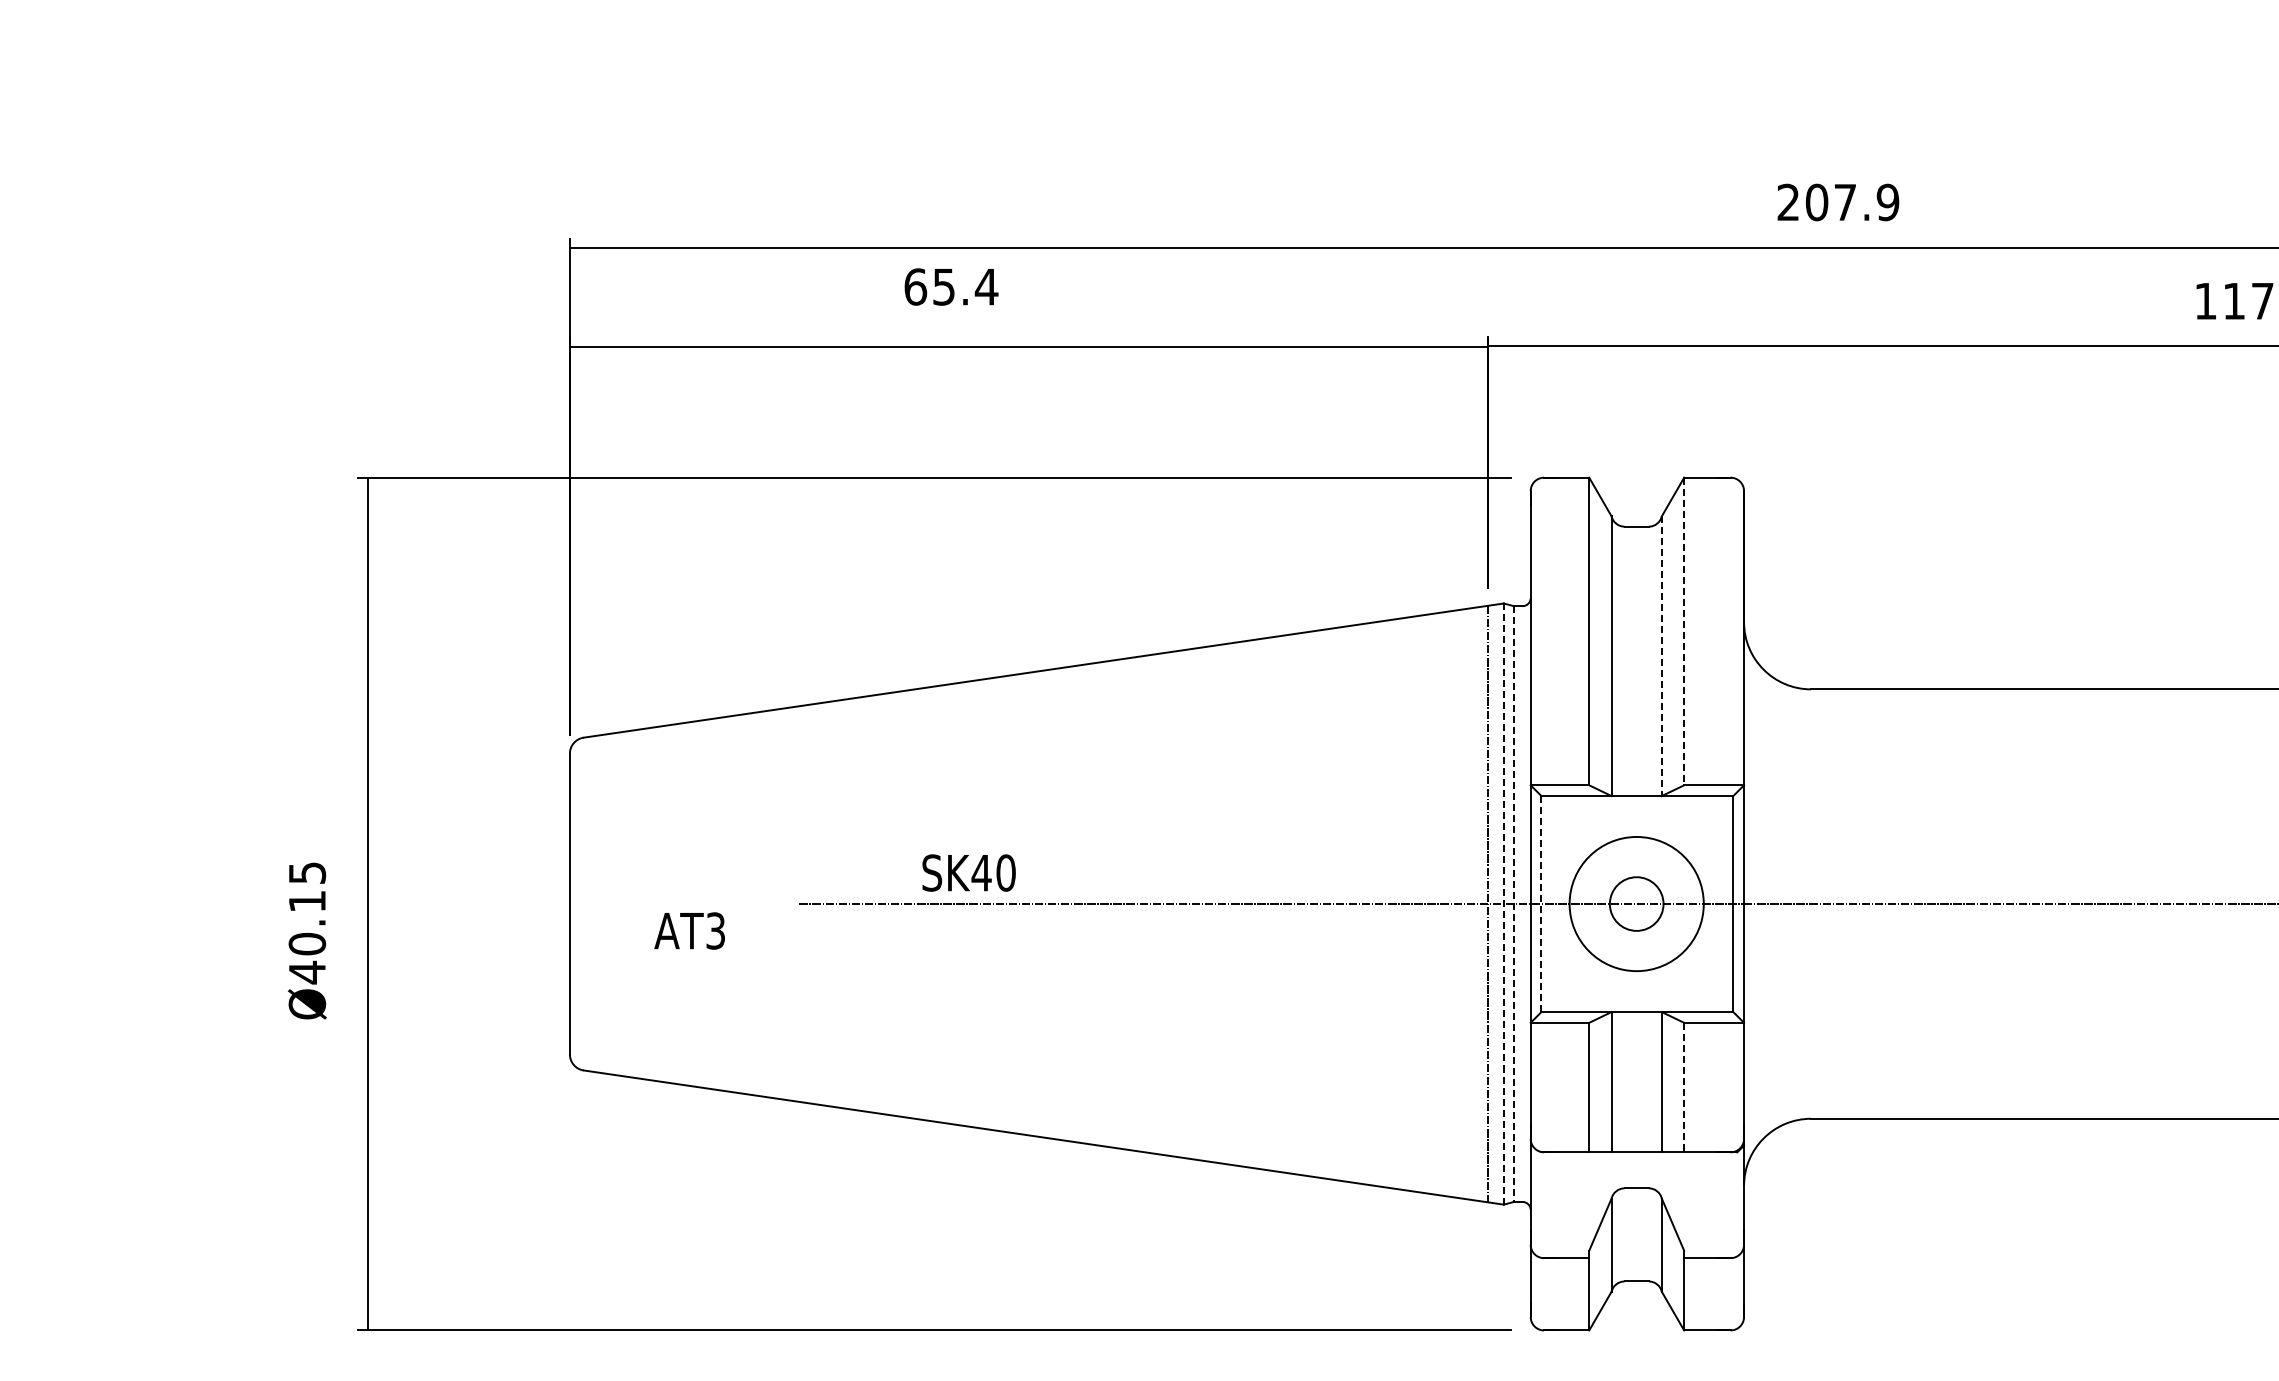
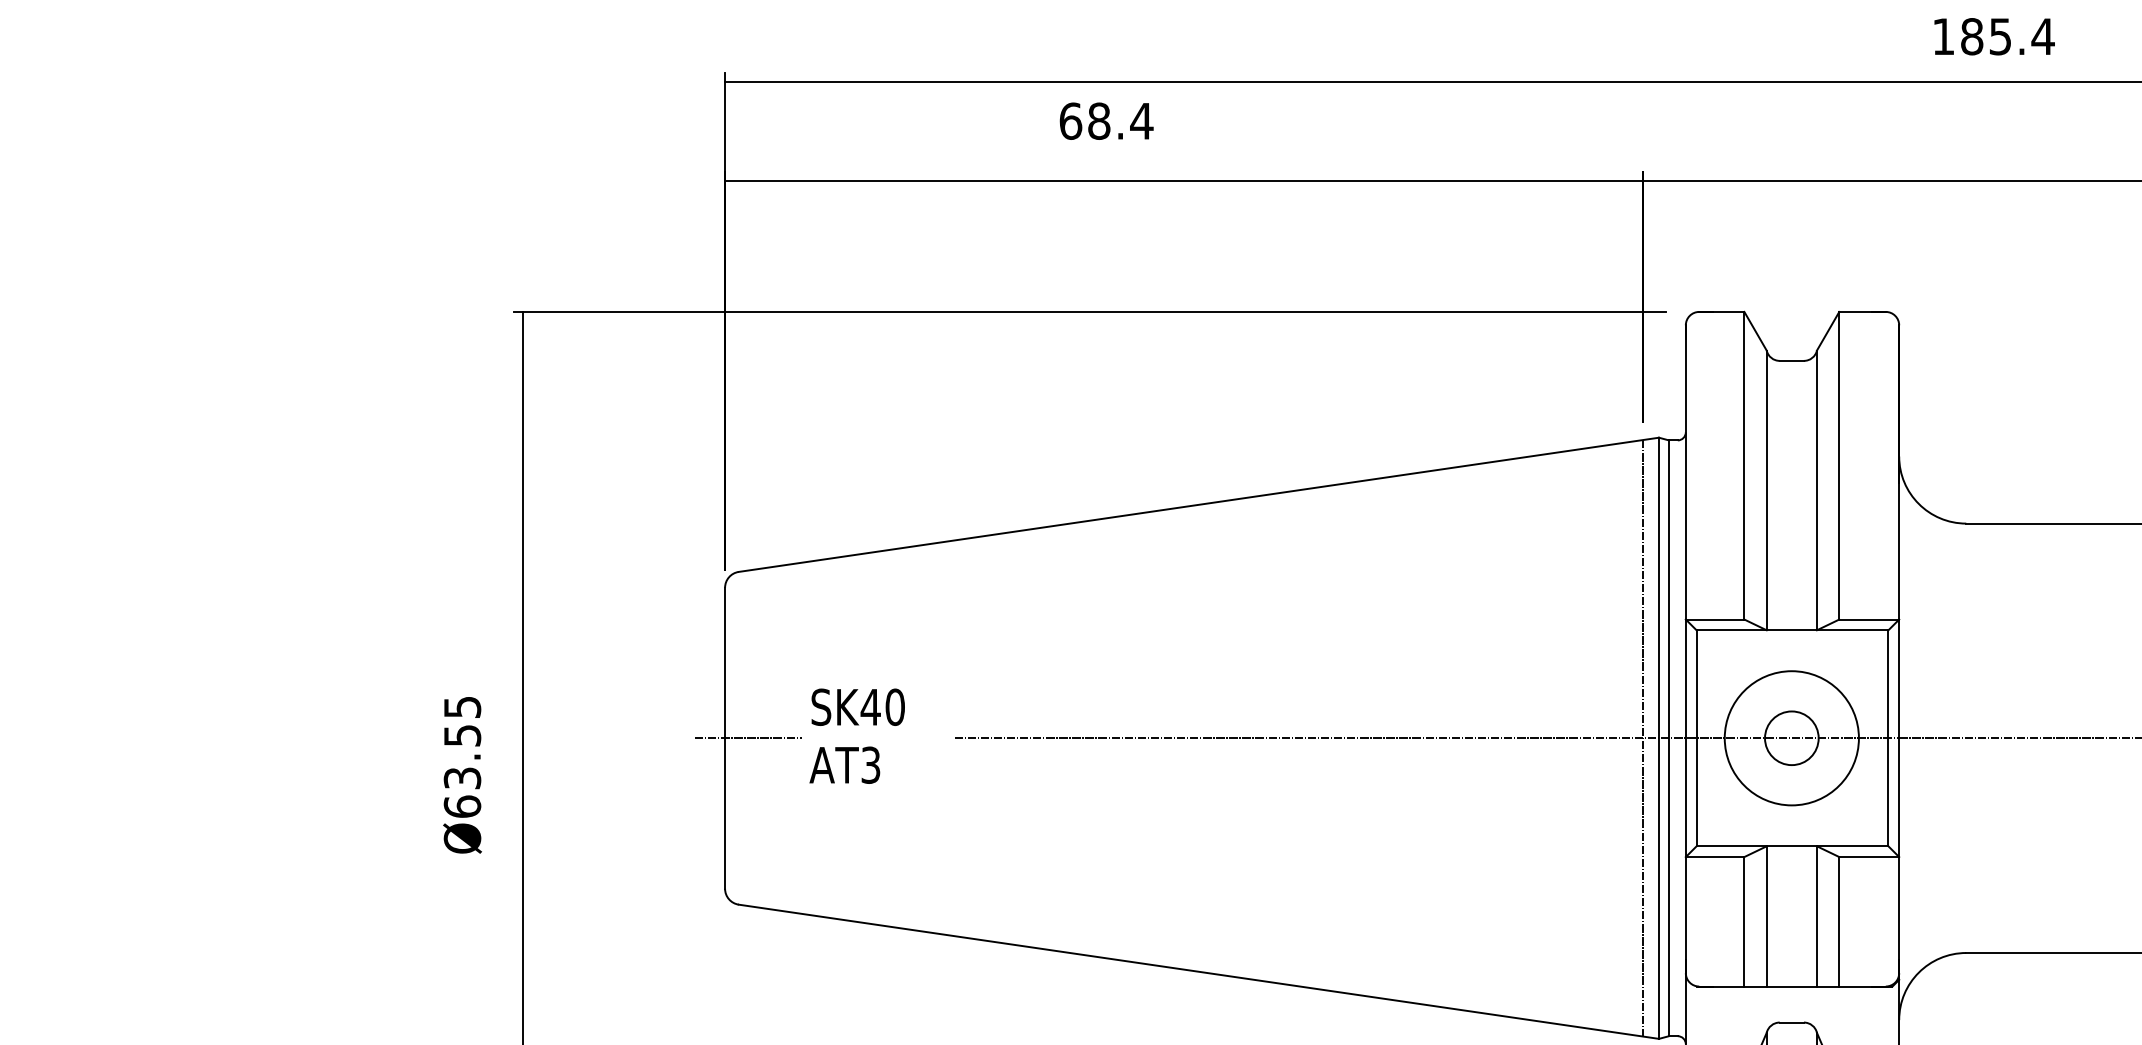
text: (1838, 202) -> (1993, 36), 207.9 -> 185.4
text: (944, 286) -> (1099, 120), 65.4 -> 68.4
line: (1684, 631) -> (1839, 465), dashed -> solid
line: (1661, 656) -> (1816, 490), dashed -> solid
text: (968, 872) -> (857, 706), moved
line: (592, 904) -> (747, 738), added
line: (1503, 904) -> (1658, 738), dashed -> solid
line: (1513, 904) -> (1668, 738), dashed -> solid
line: (1541, 904) -> (1696, 738), dashed -> solid
text: (307, 937) -> (462, 771), Ø40.15 -> Ø63.55
line: (1684, 1087) -> (1839, 921), dashed -> solid

